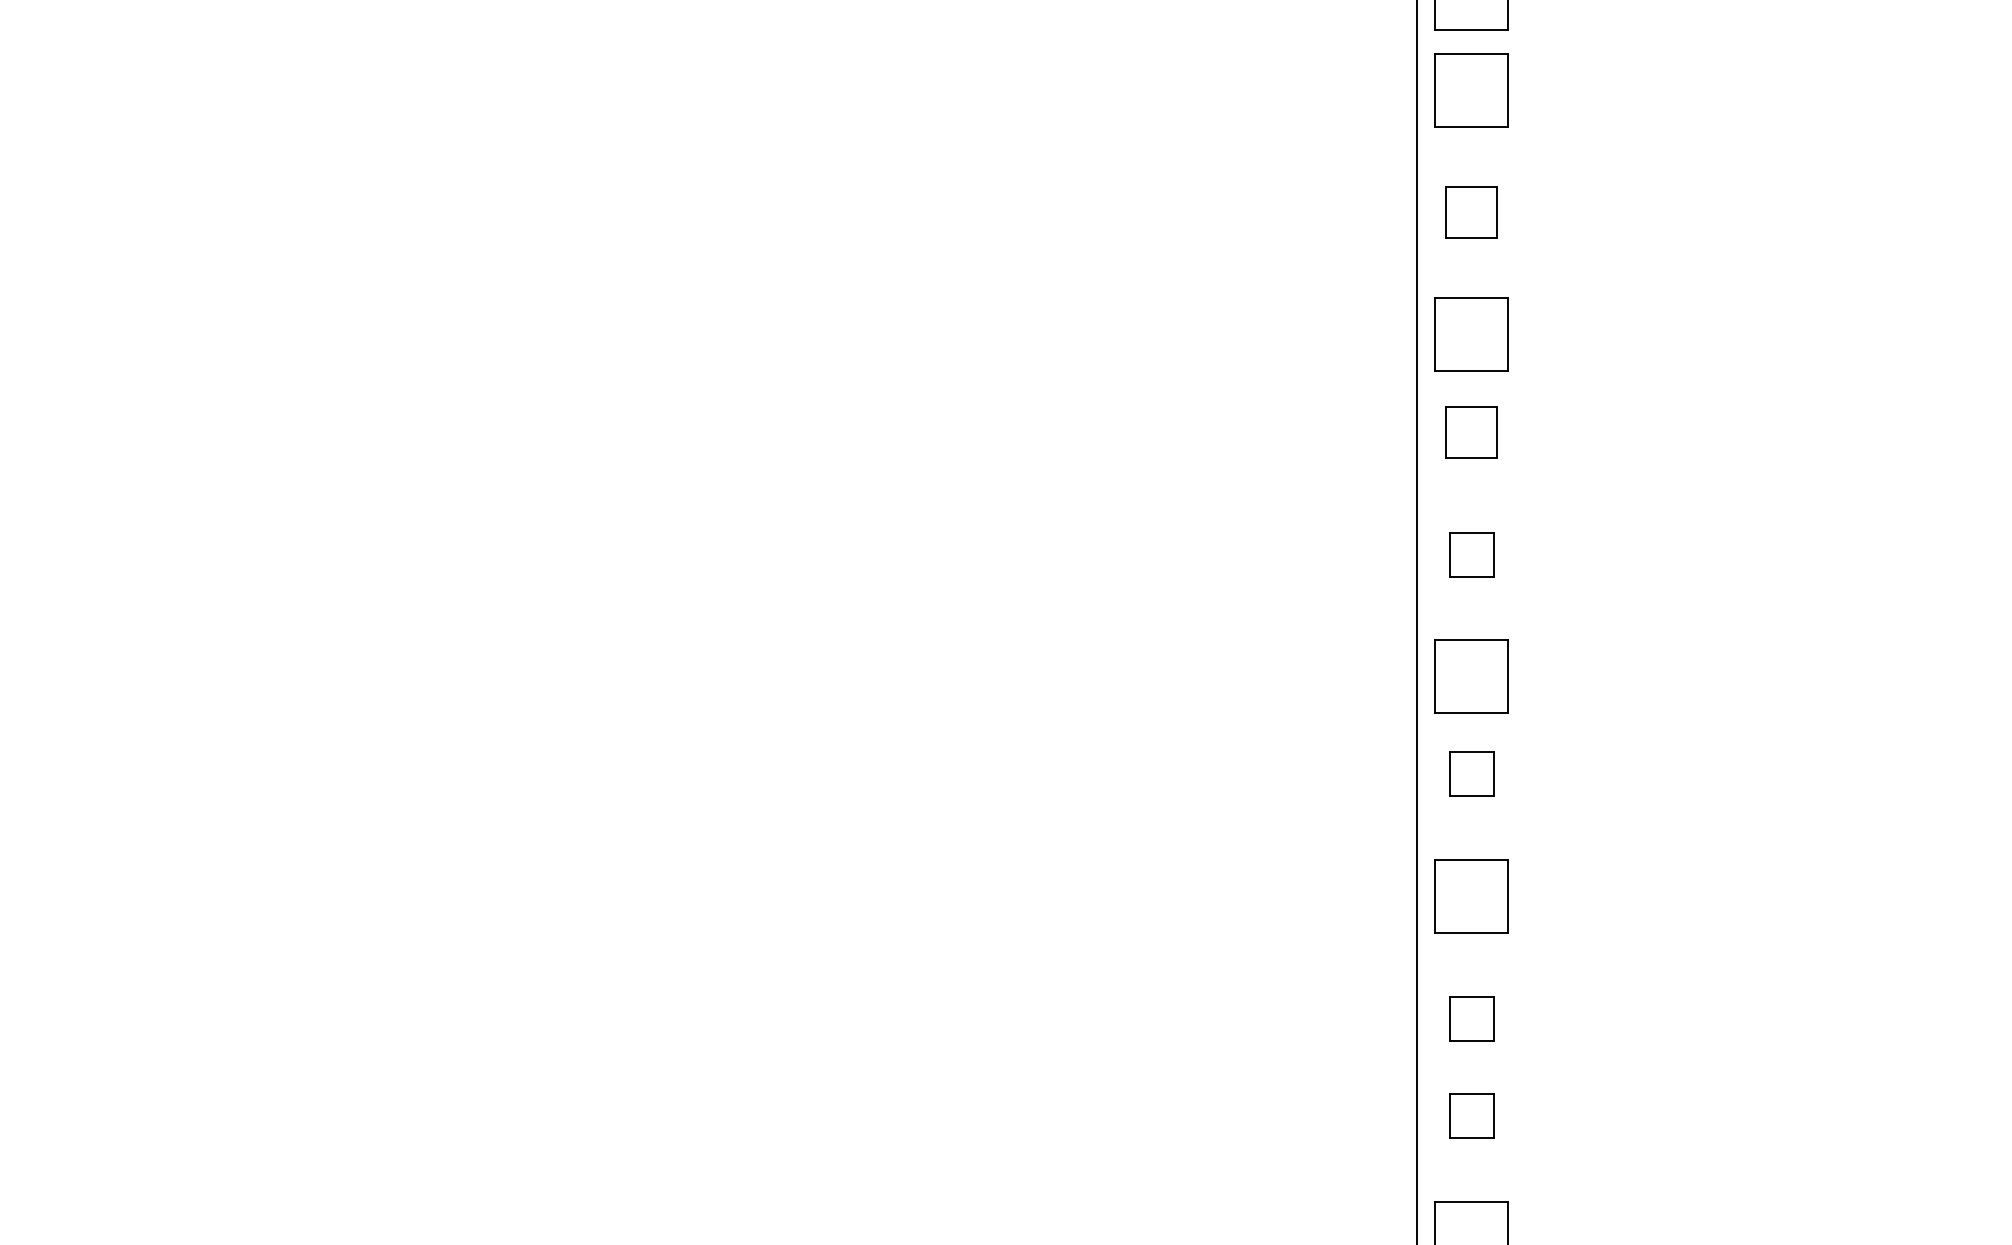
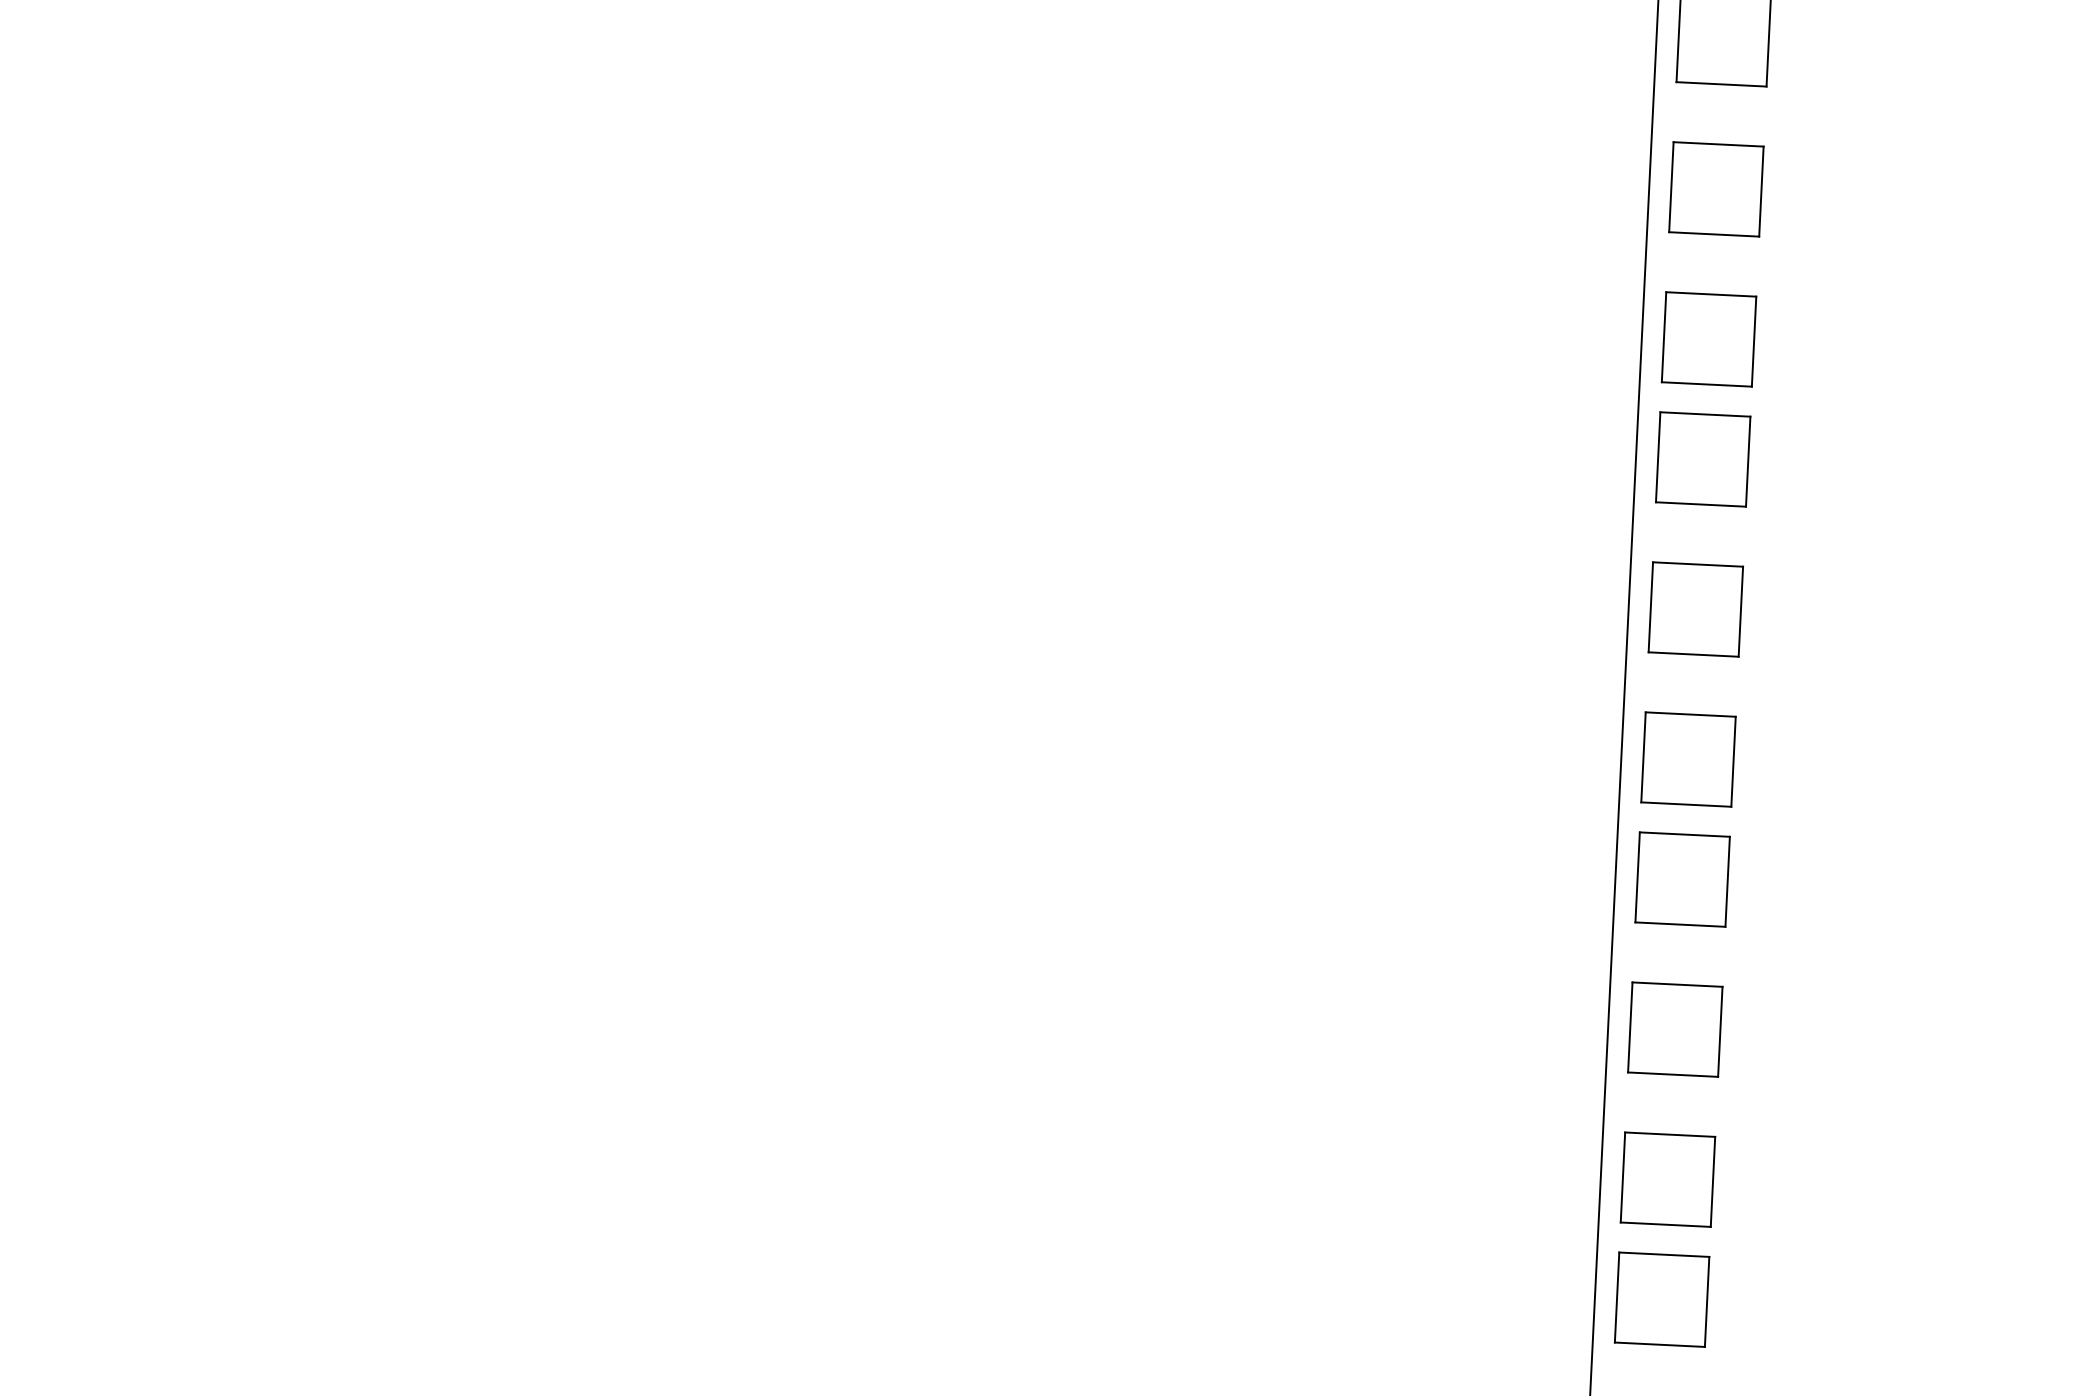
part: (1471, 212) -> (1716, 189), size x1.43
part: (1471, 432) -> (1703, 459), size x1.43
part: (1471, 554) -> (1695, 609), size x1.67
part: (1471, 774) -> (1682, 879), size x1.67
part: (1471, 1018) -> (1667, 1179), size x1.67
part: (1471, 1116) -> (1662, 1299), size x1.67

